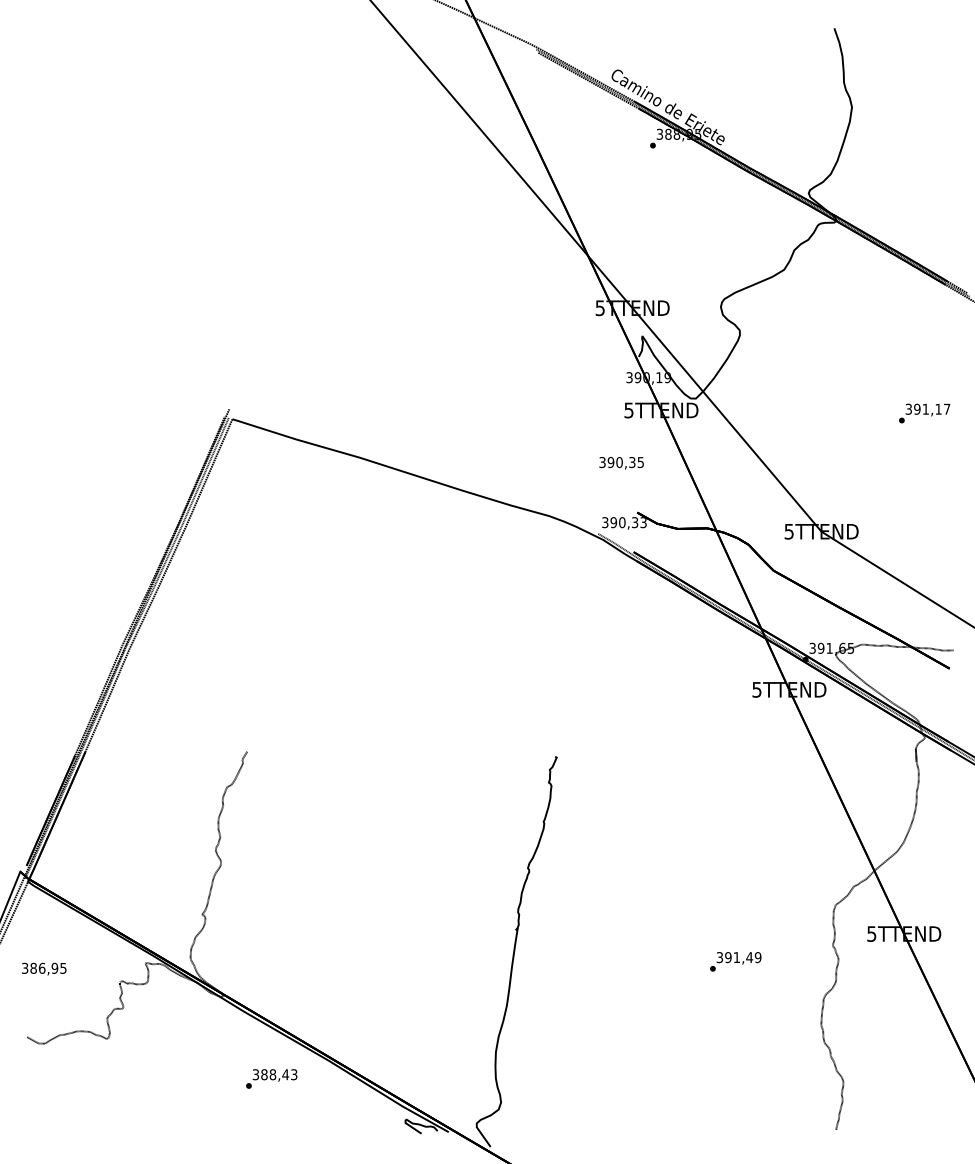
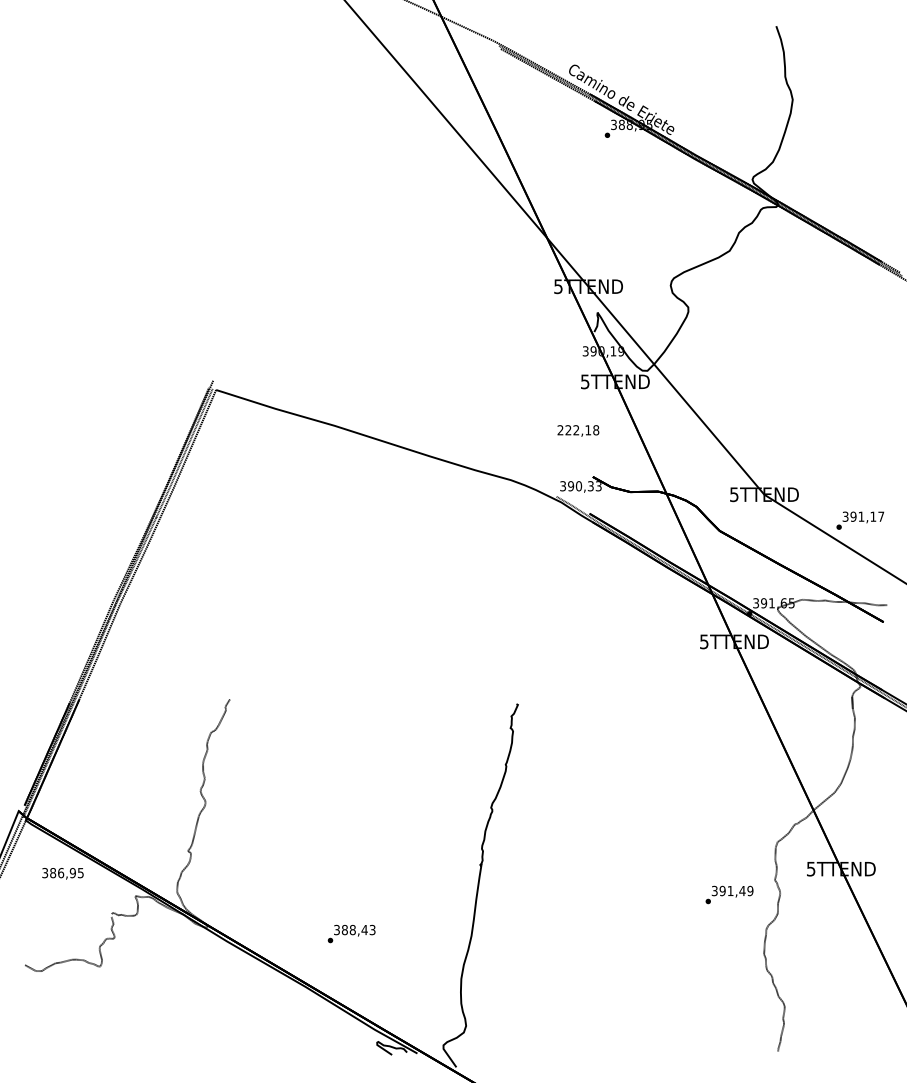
text: (924, 413) -> (860, 520), moved
text: (621, 462) -> (578, 430), 390,35 -> 222,18
text: (735, 961) -> (729, 894), moved
text: (43, 968) -> (62, 873), moved
text: (271, 1078) -> (351, 933), moved

